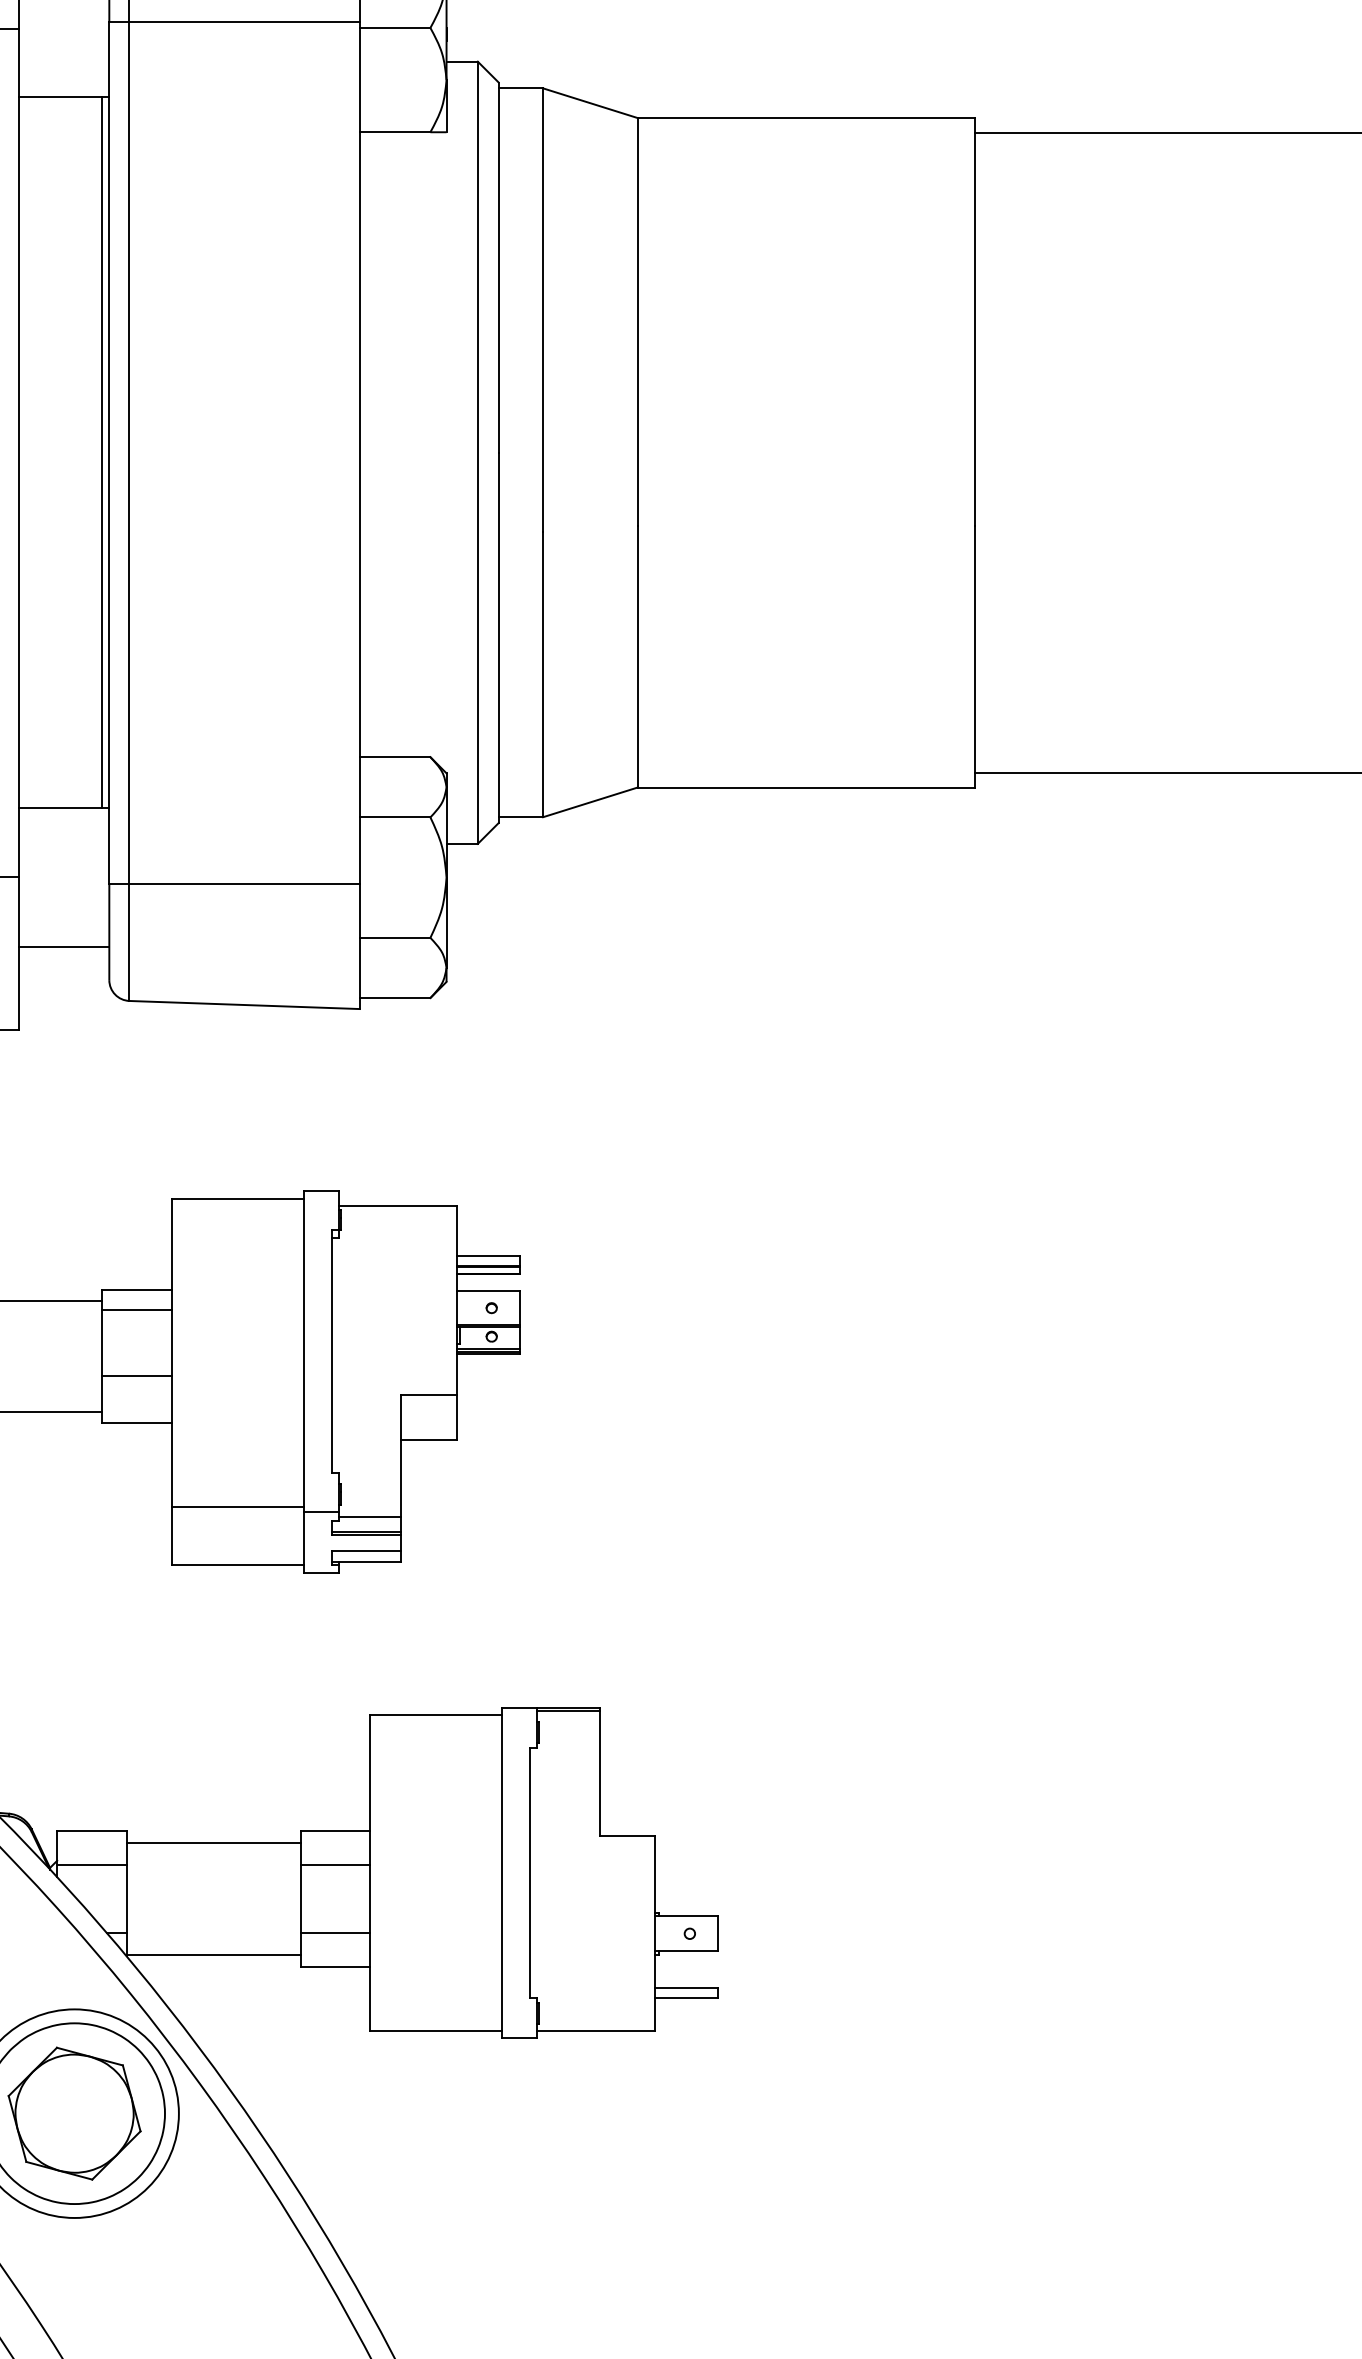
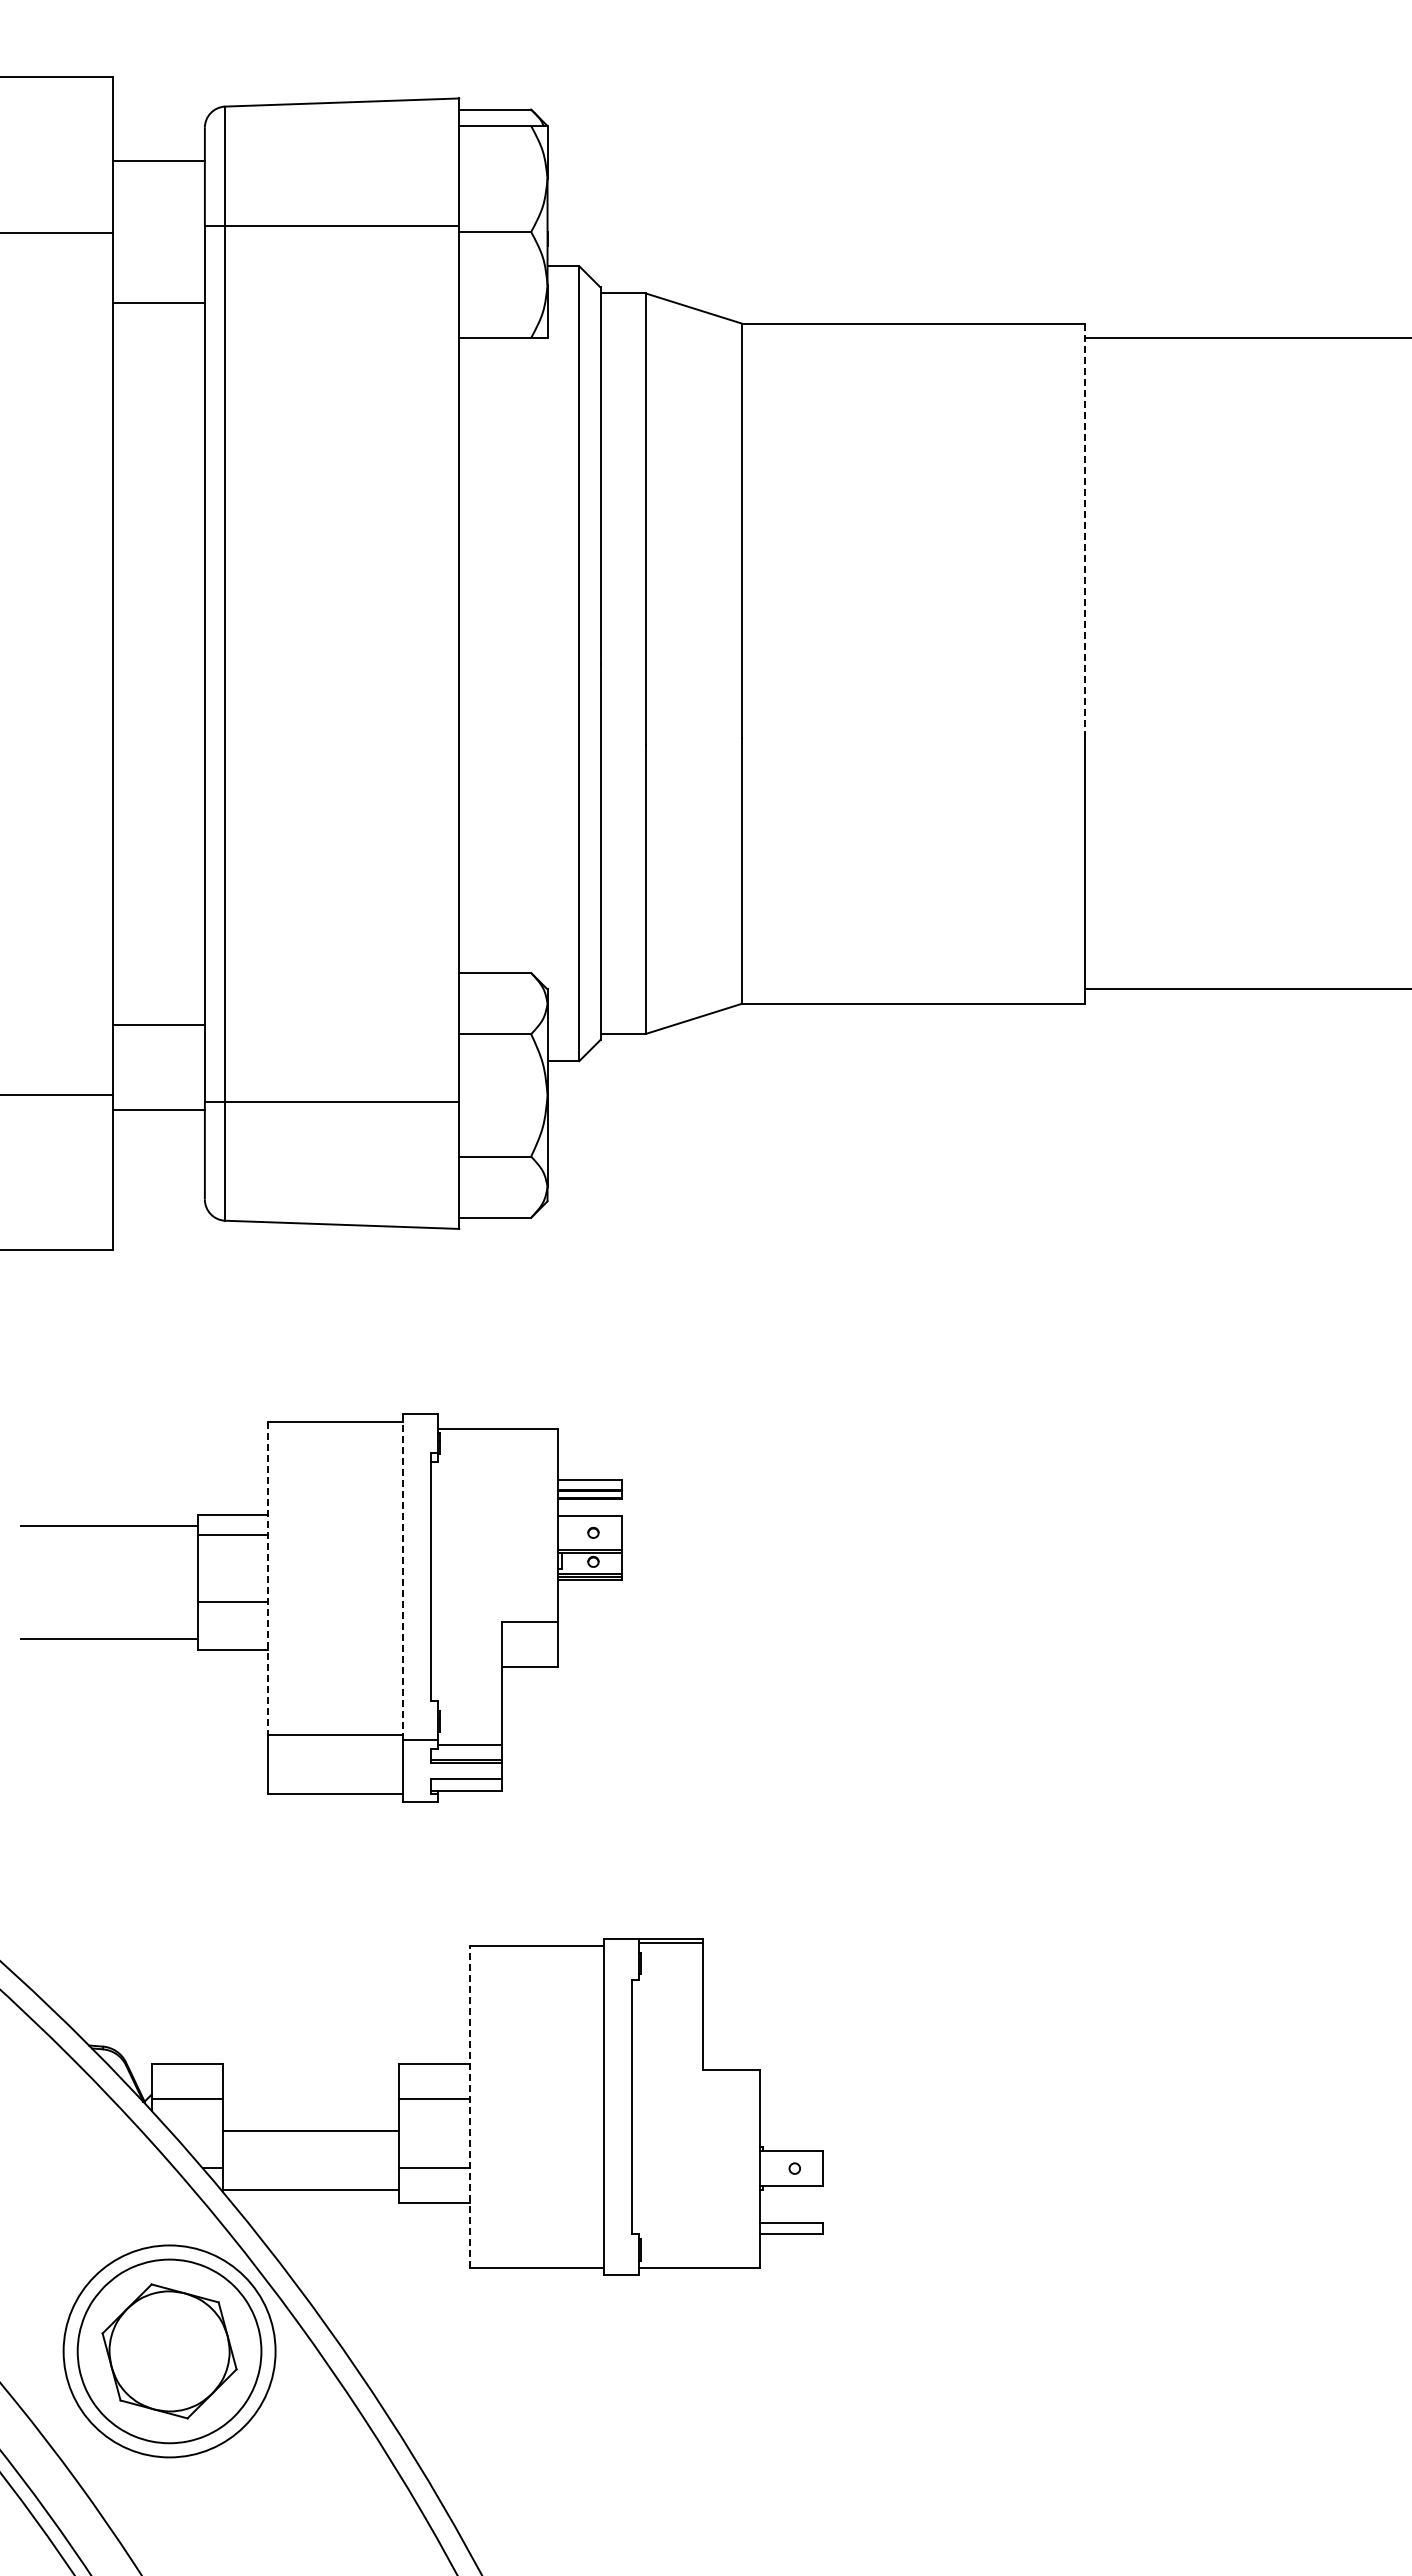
line: (974, 321) -> (1084, 530), solid -> dashed
line: (102, 452) -> (197, 663), removed
line: (63, 947) -> (158, 1110), moved
line: (303, 1352) -> (402, 1577), solid -> dashed
line: (171, 1354) -> (268, 1579), solid -> dashed
line: (213, 1843) -> (310, 2130), moved
line: (369, 1872) -> (469, 2106), solid -> dashed

